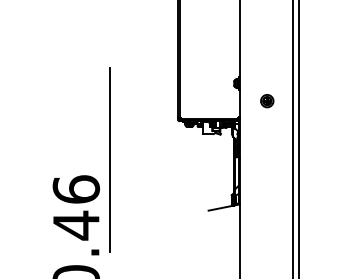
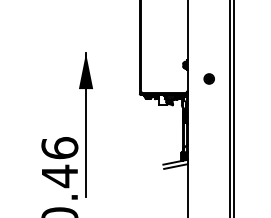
fill: (109, 91) -> (85, 71), added
line: (224, 213) -> (175, 166), added

